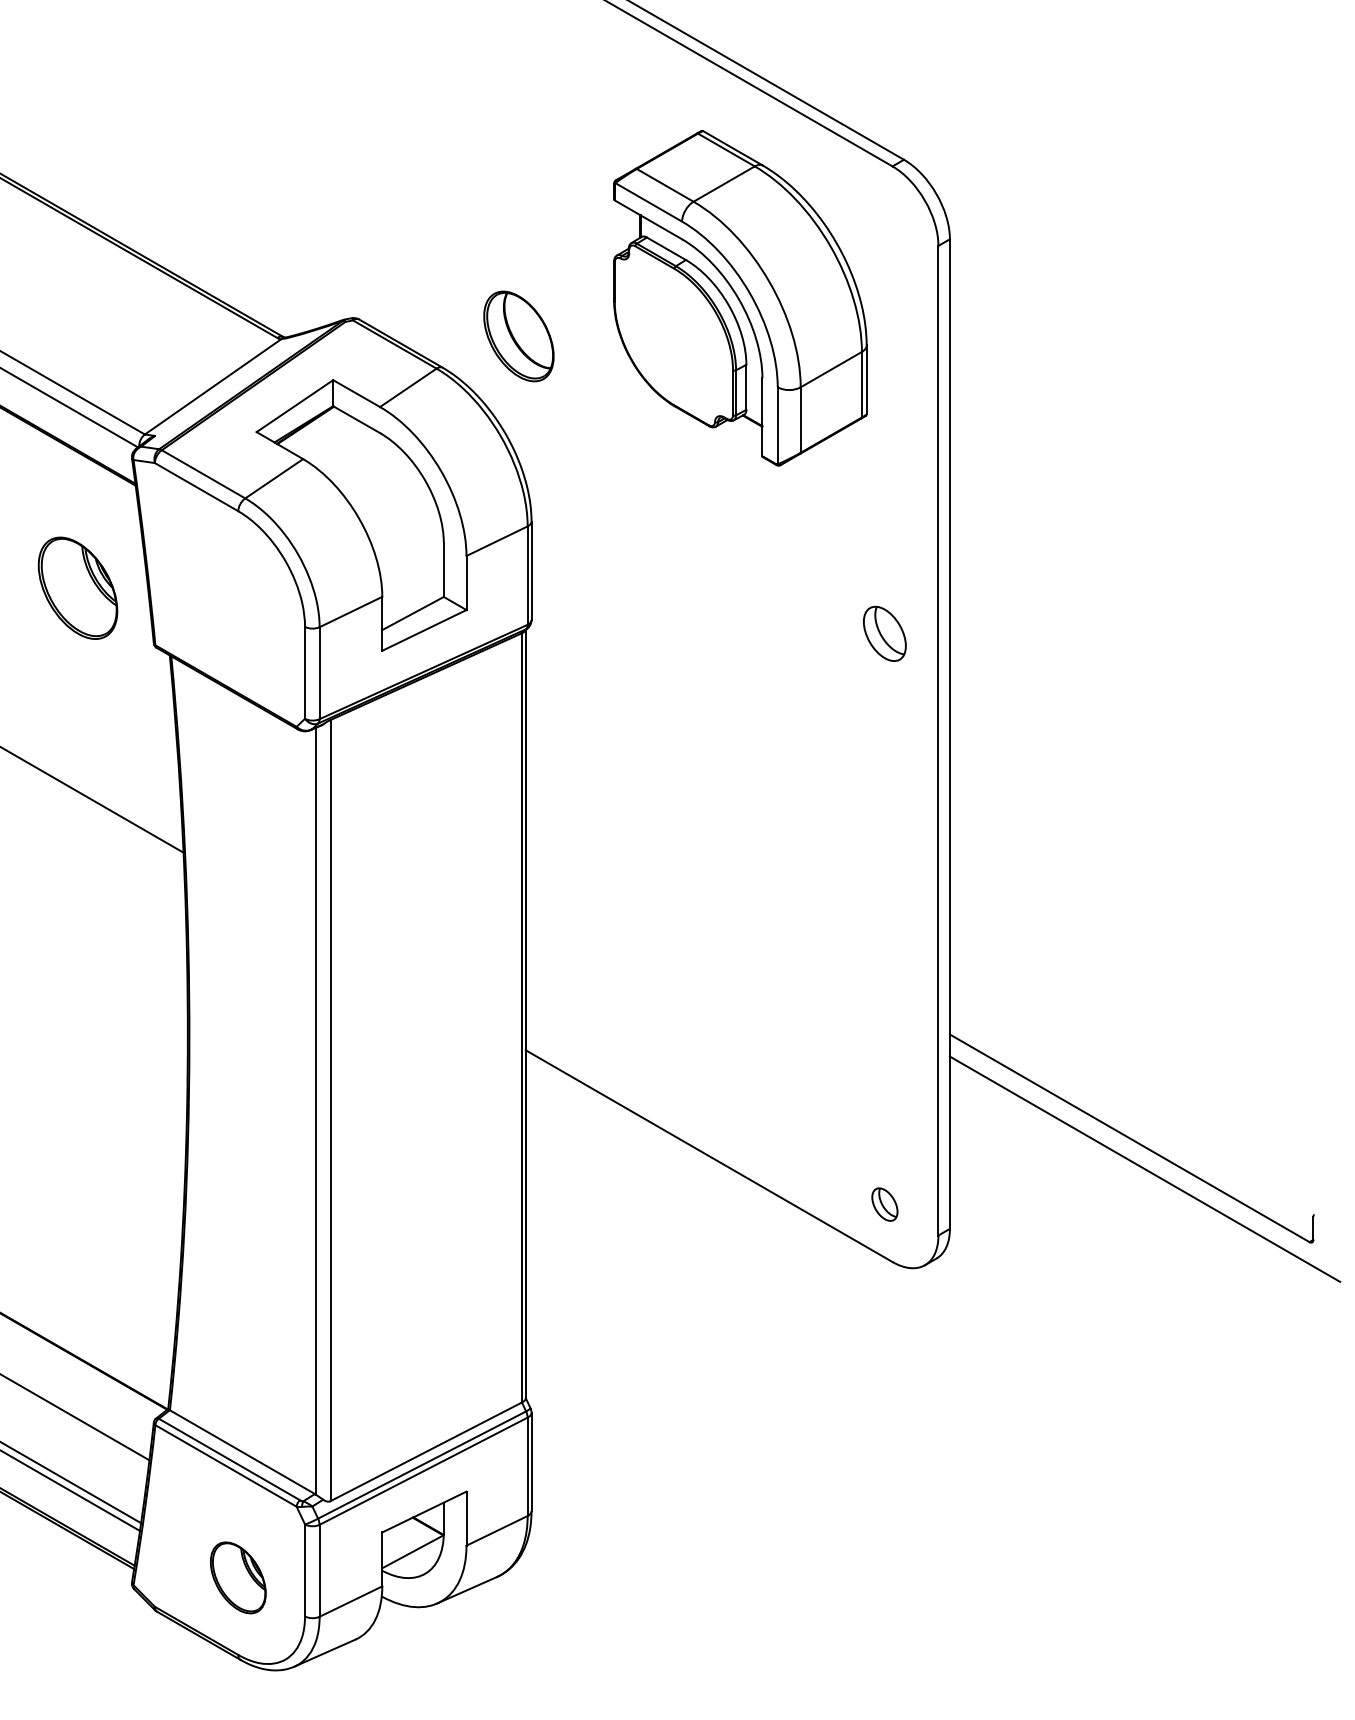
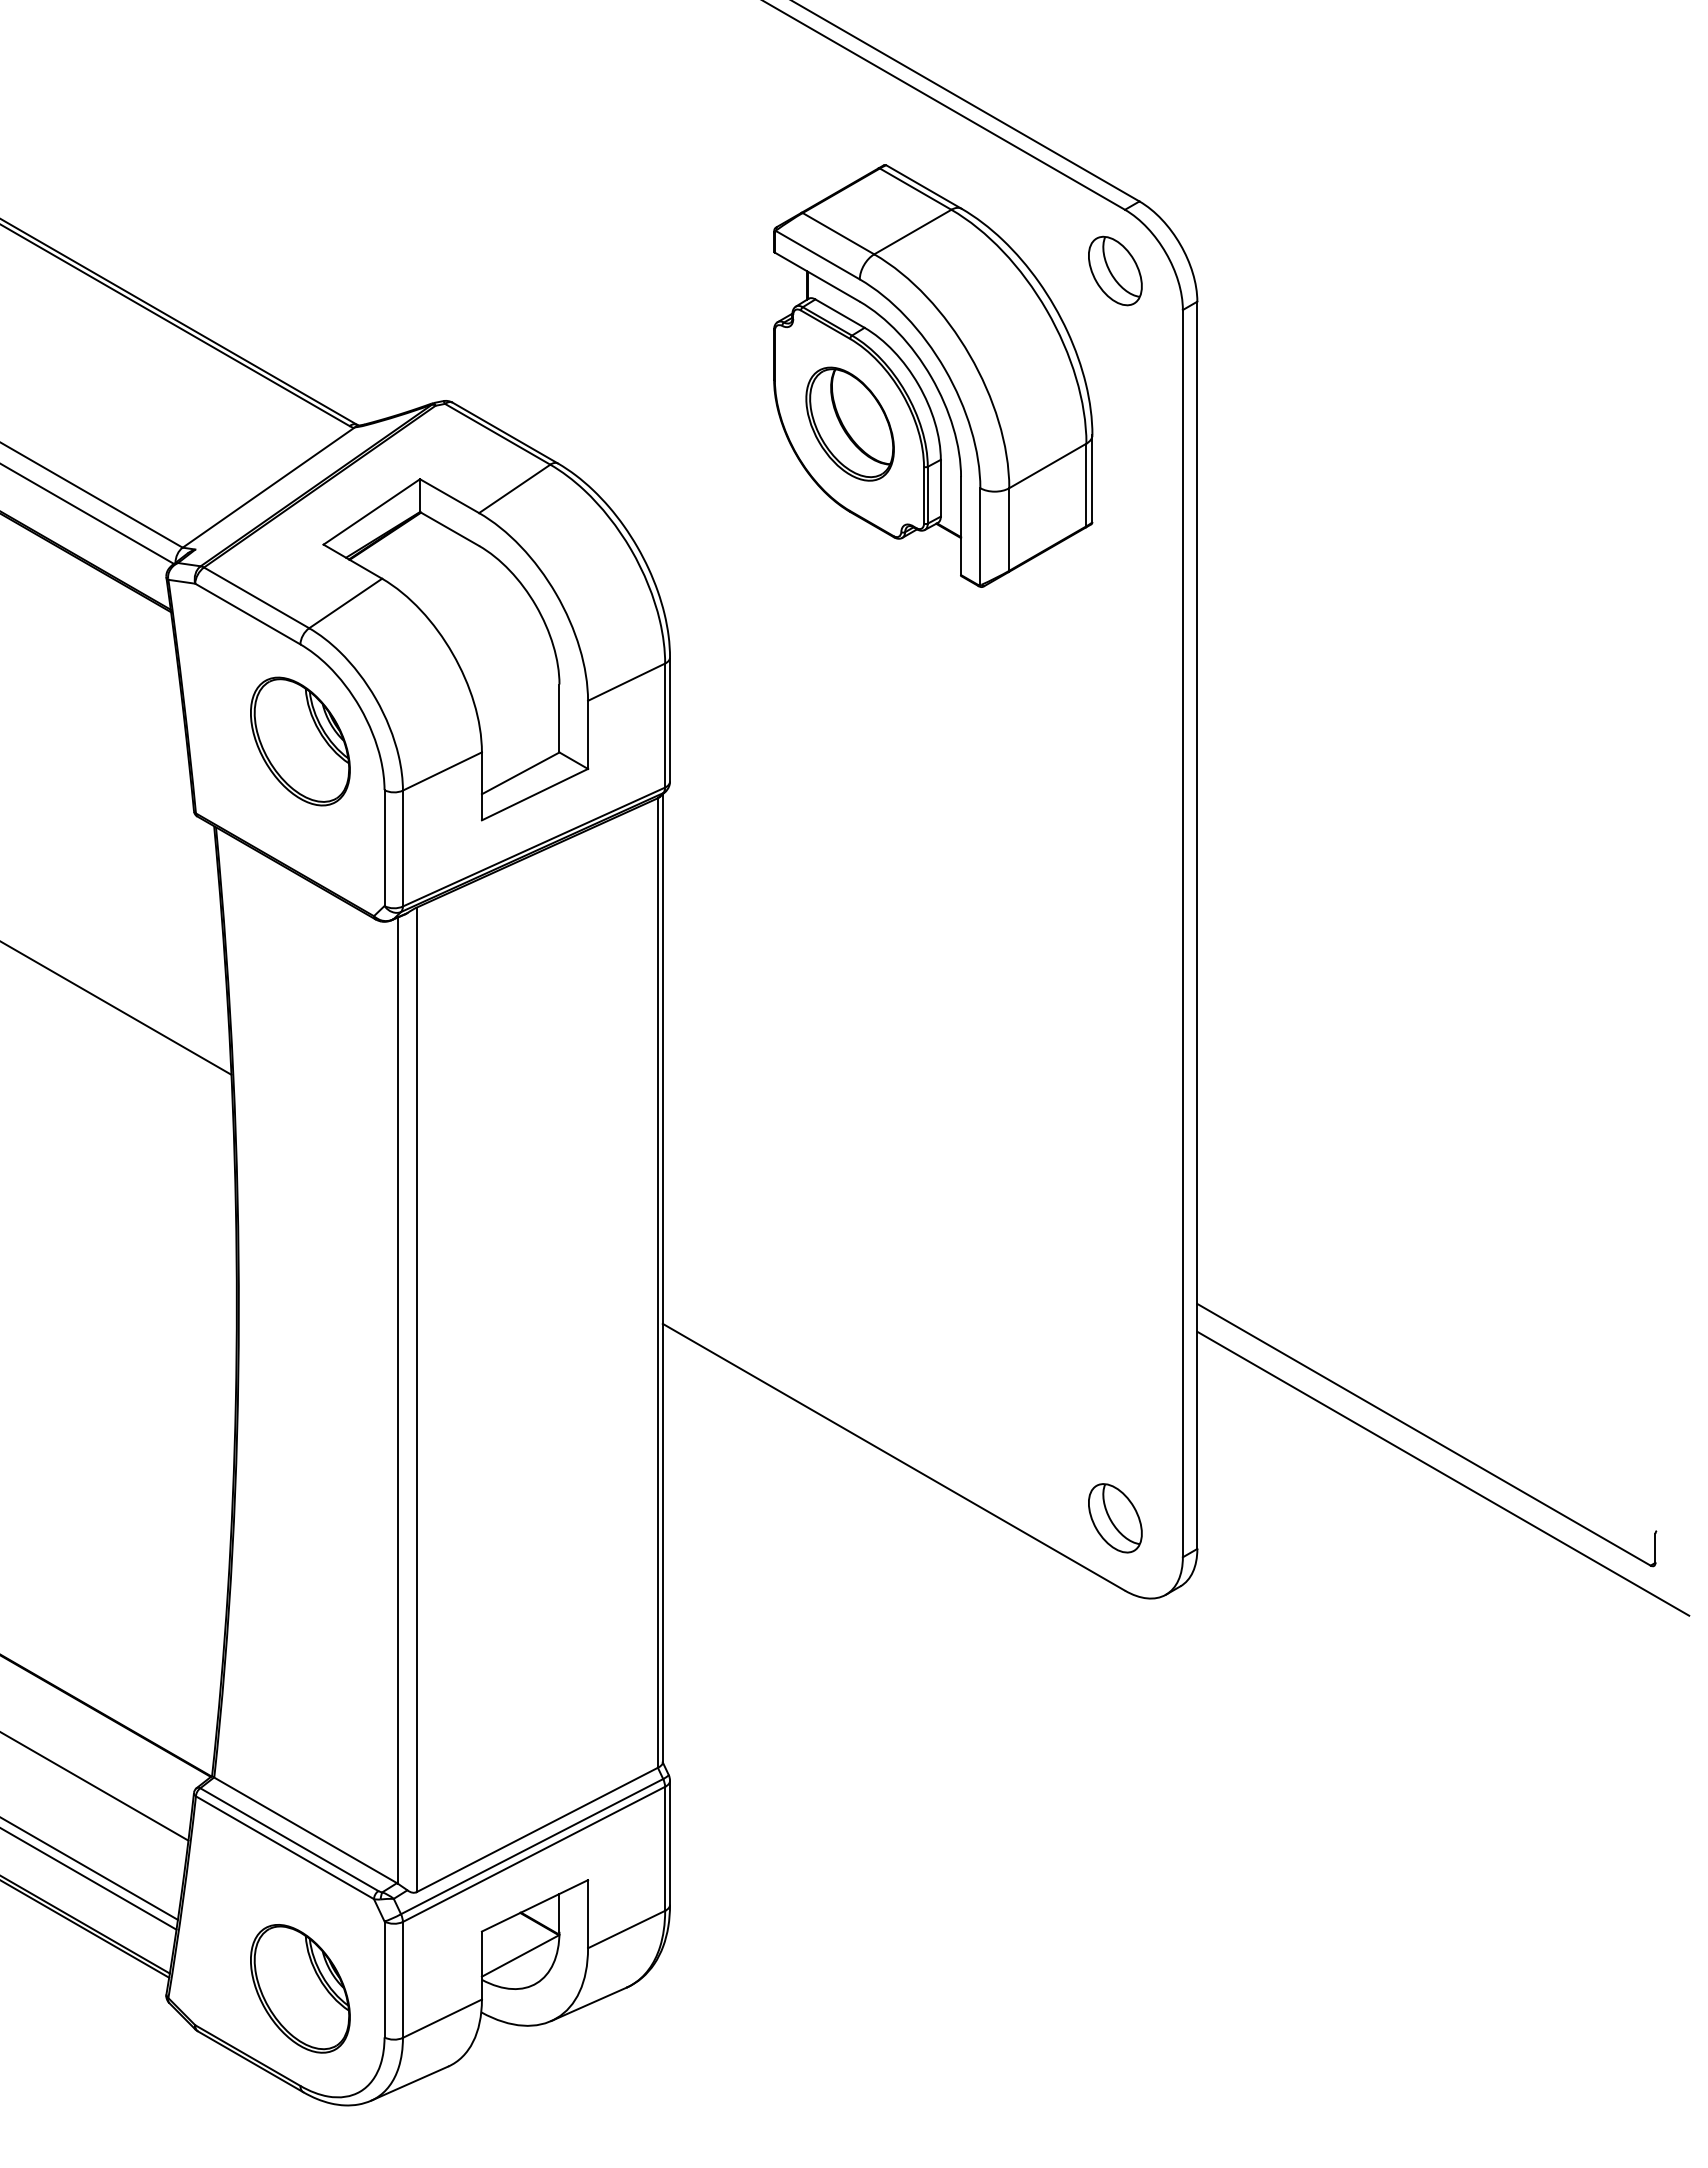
part: (518, 335) -> (849, 423), moved
part: (78, 588) -> (300, 741), moved
part: (884, 633) -> (1115, 270), moved
part: (884, 1204) -> (1115, 1518), size x1.67
part: (238, 1577) -> (300, 1988), size x1.43

